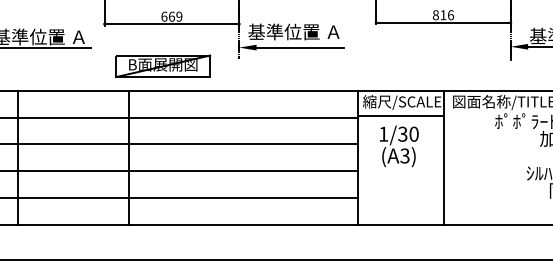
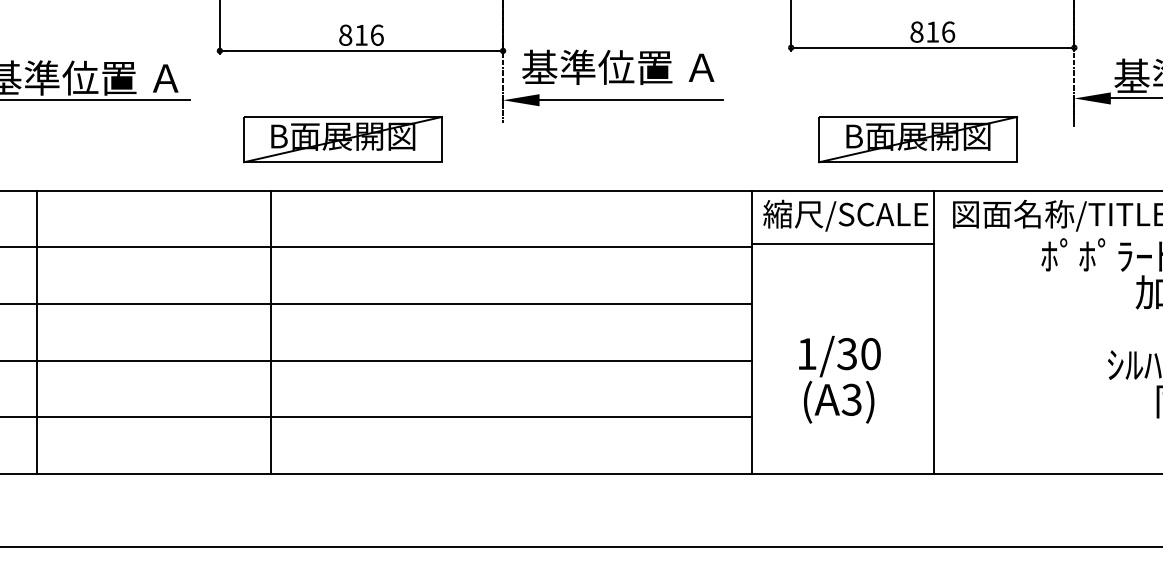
text: (171, 16) -> (360, 34), 669 -> 816
part: (436, 65) -> (918, 137), added
text: (399, 146) -> (840, 379), moved

